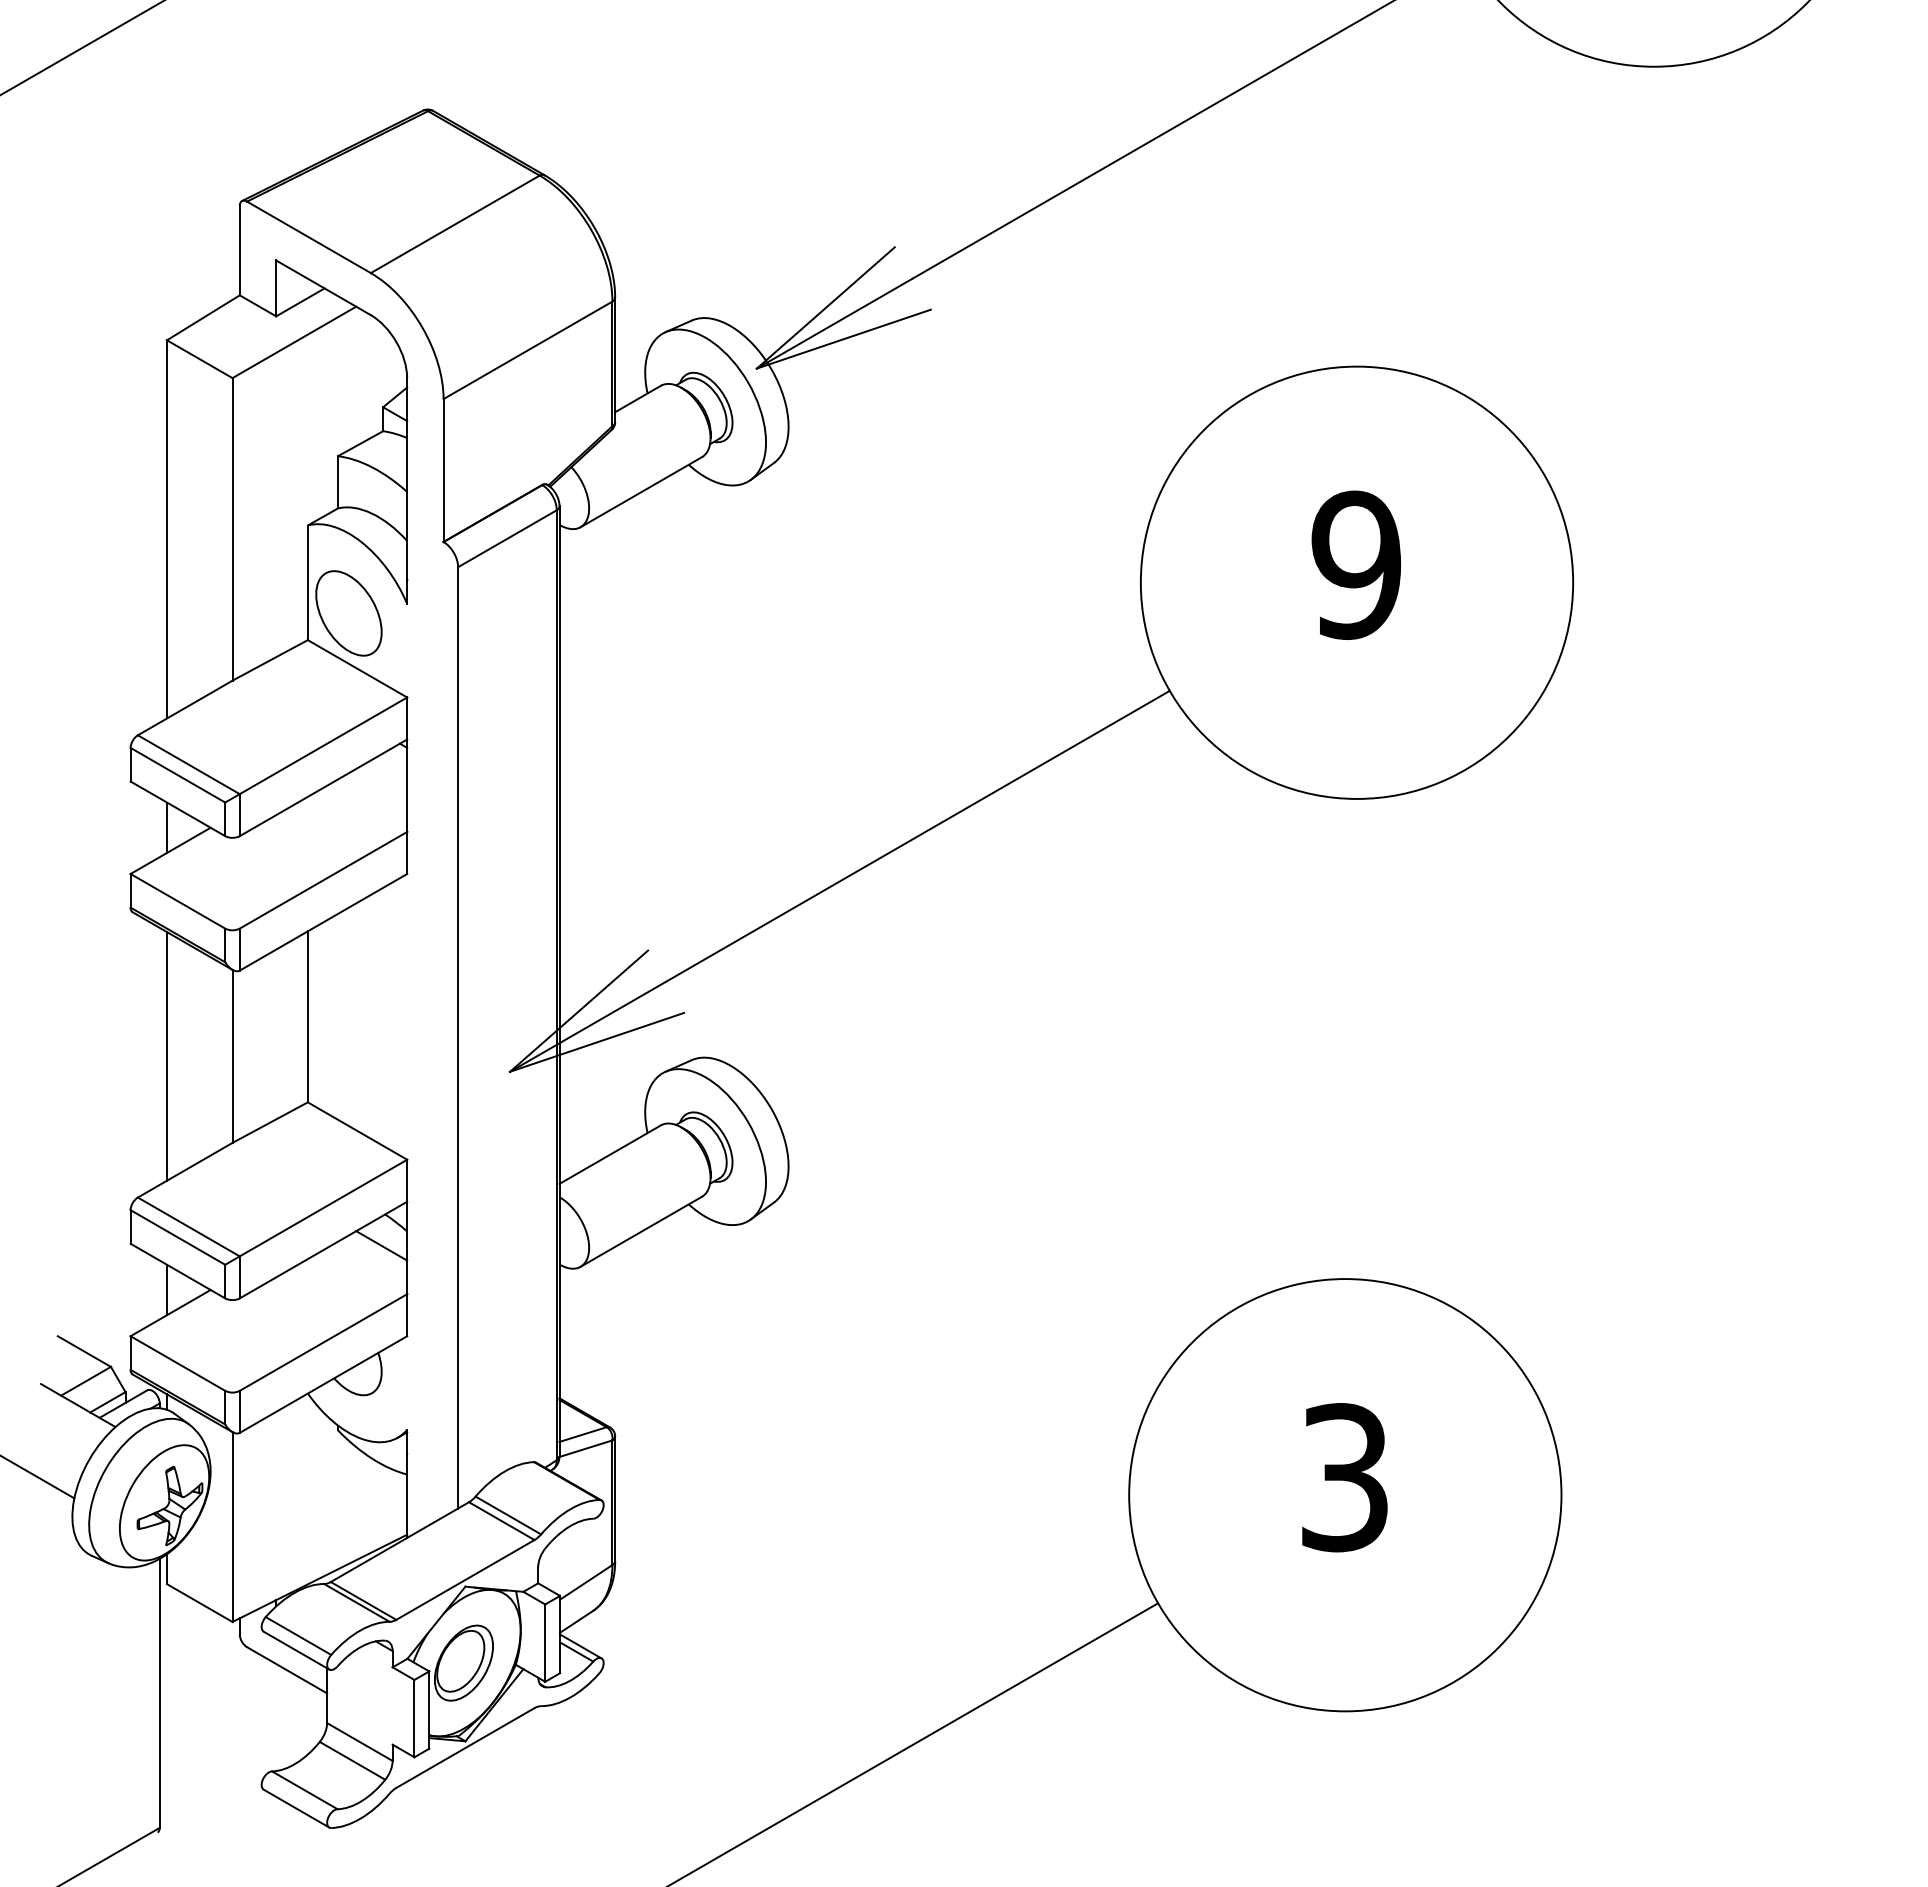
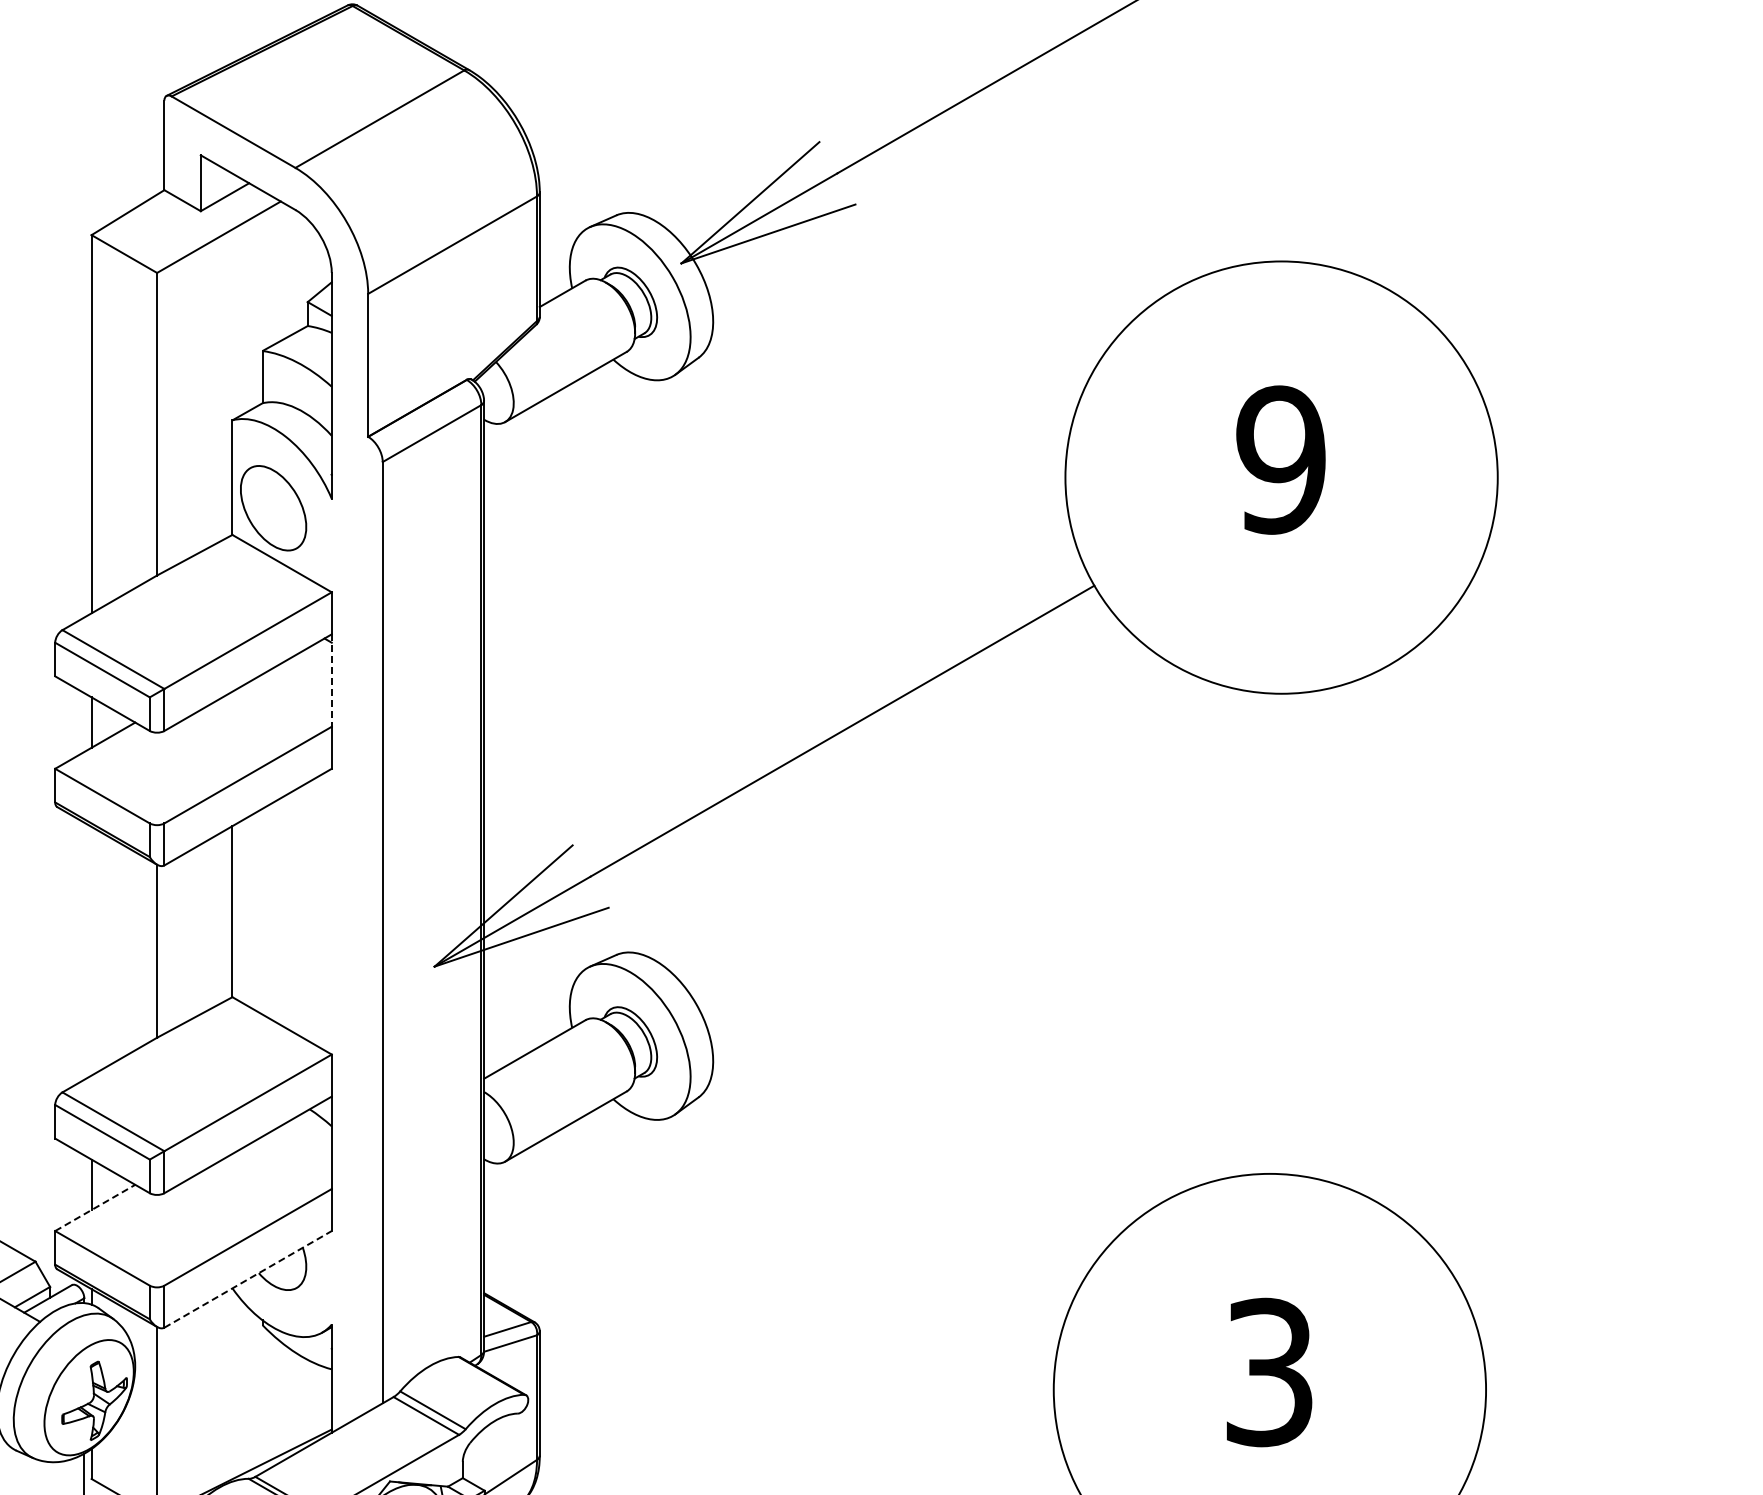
line: (407, 786) -> (332, 681), solid -> dashed
line: (167, 1056) -> (92, 951), removed
line: (381, 1245) -> (306, 1140), removed
line: (171, 1312) -> (96, 1207), solid -> dashed
line: (323, 1384) -> (248, 1279), solid -> dashed

